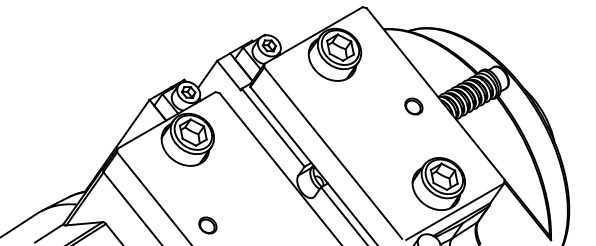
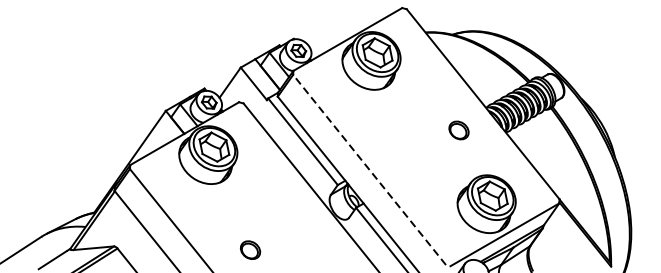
part: (413, 106) -> (458, 130), moved
line: (333, 153) -> (369, 170), solid -> dashed
part: (207, 225) -> (250, 250), moved

